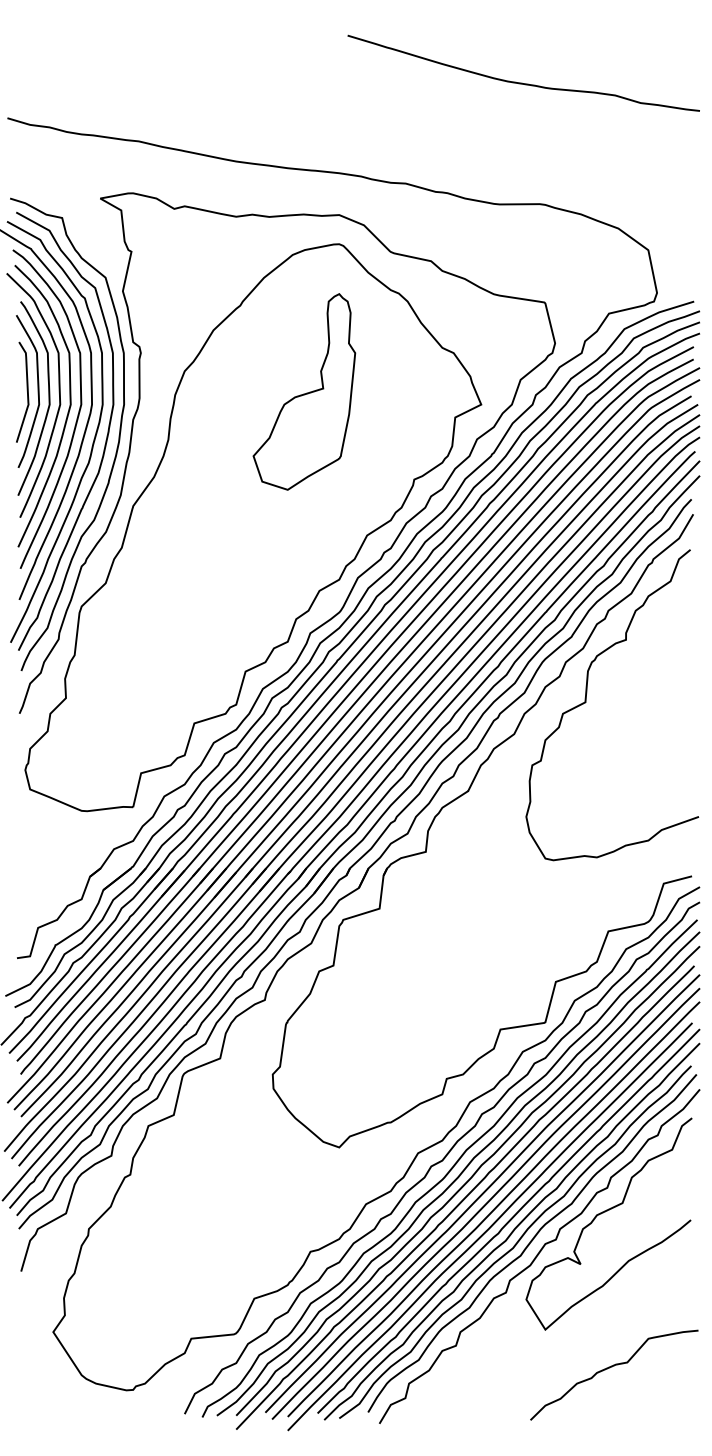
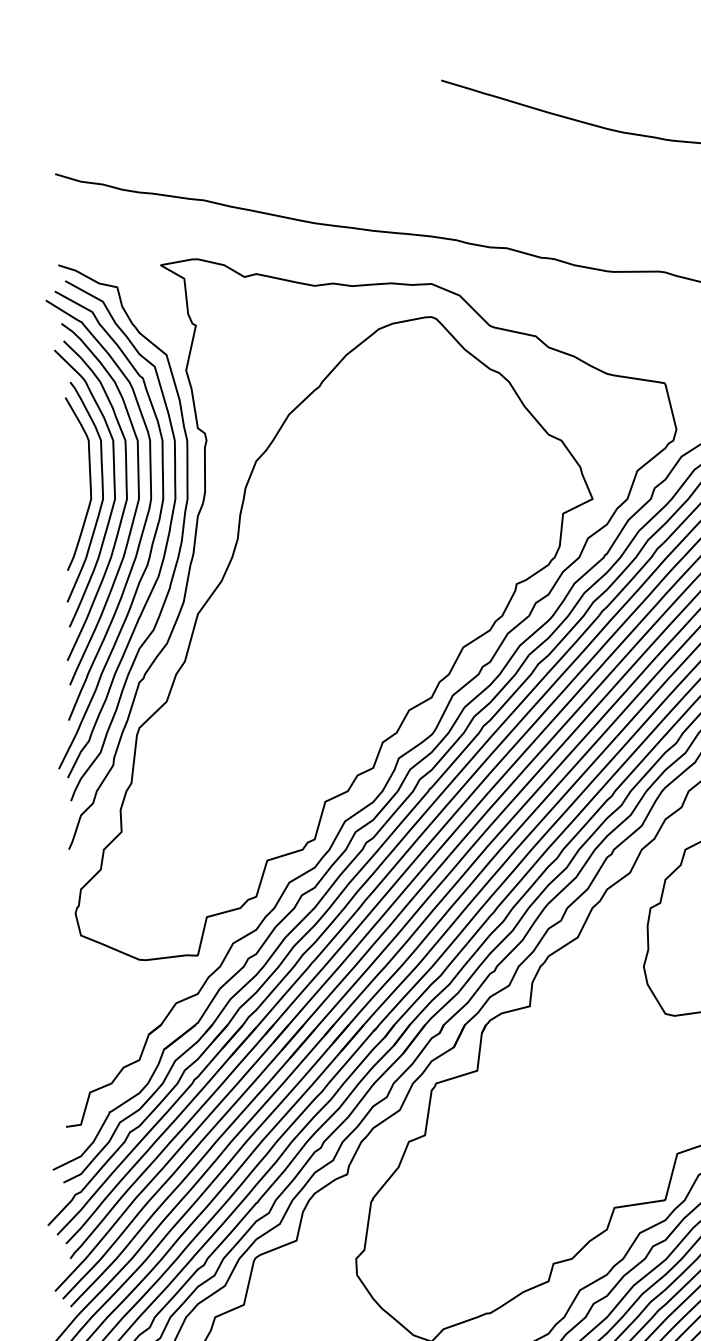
curve: (26, 390) -> (76, 482), removed
part: (304, 391) -> (392, 484), removed

